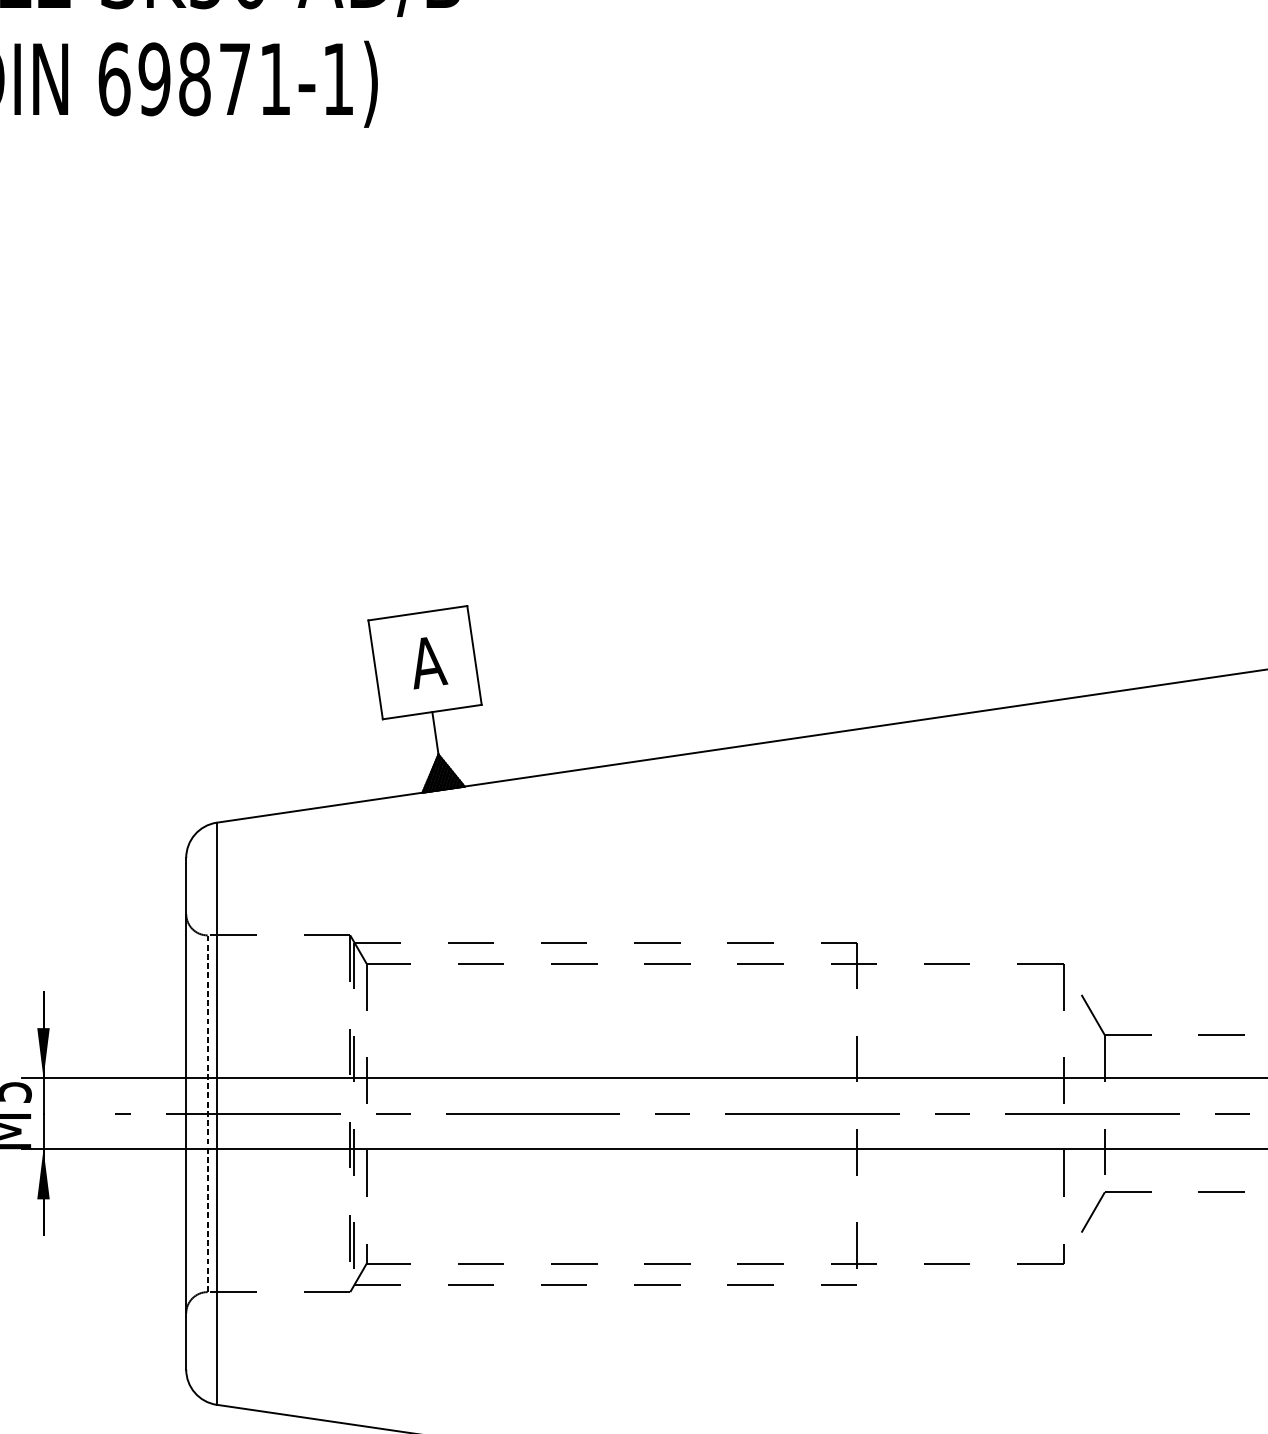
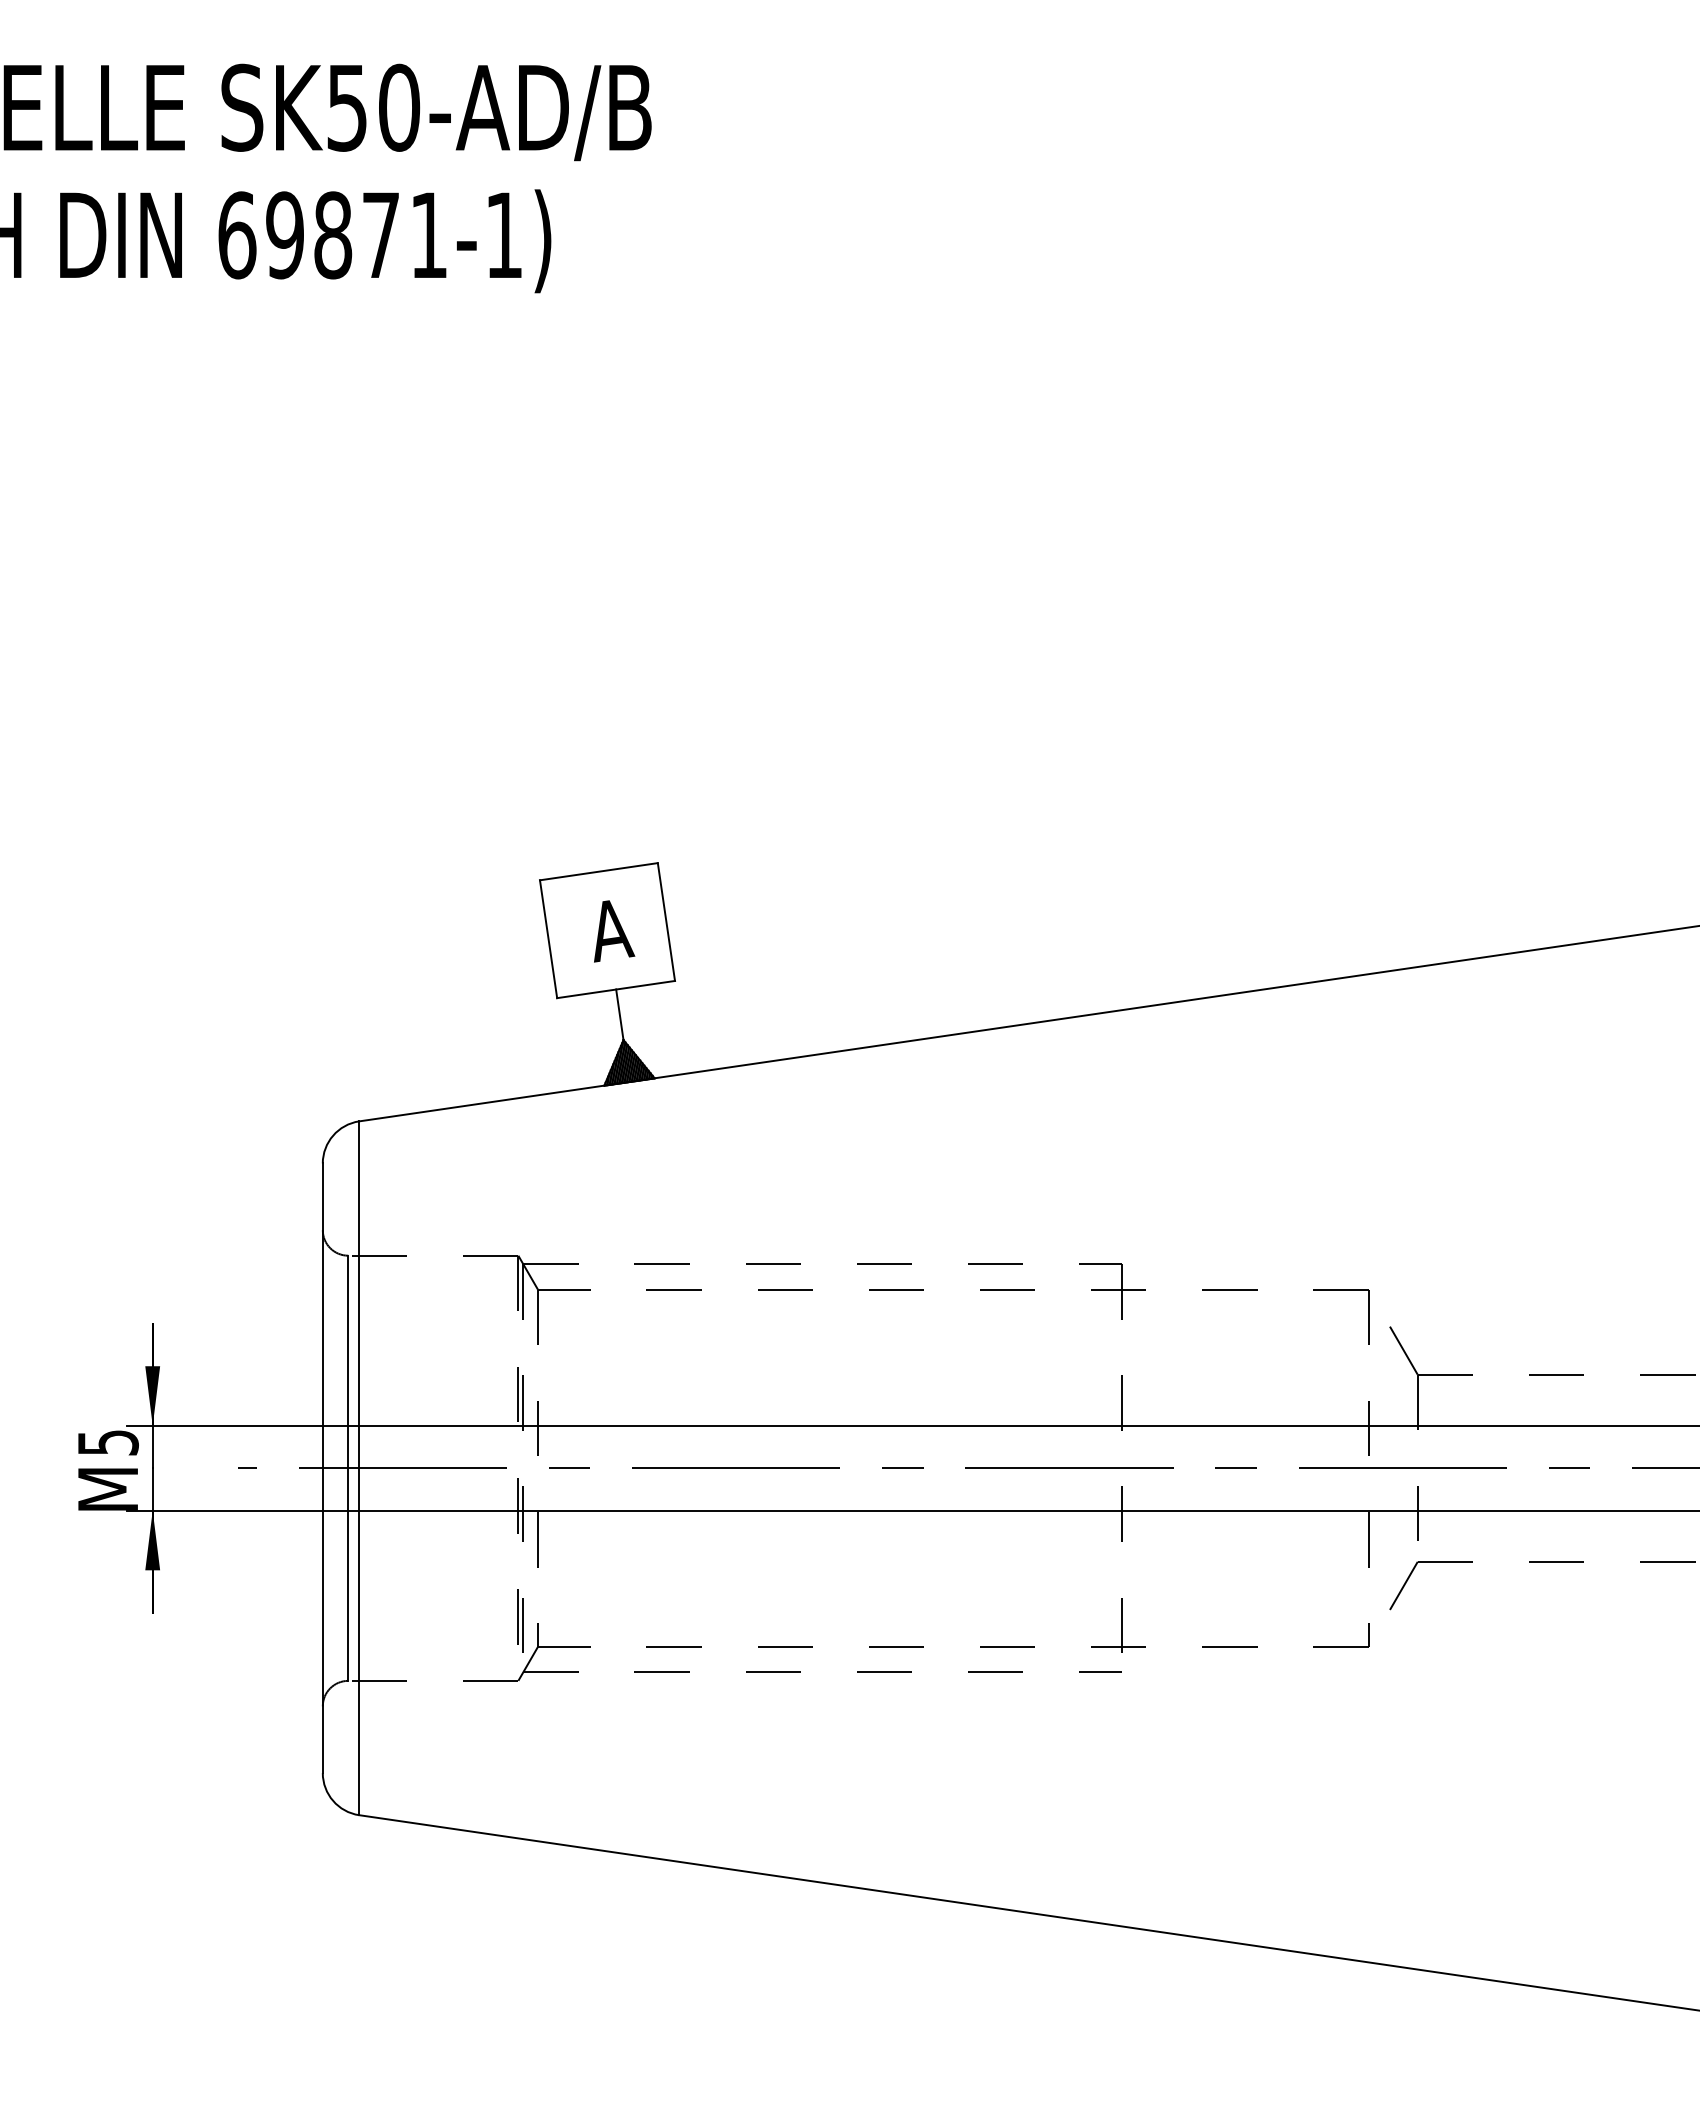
line: (207, 1113) -> (348, 1468), dashed -> solid

